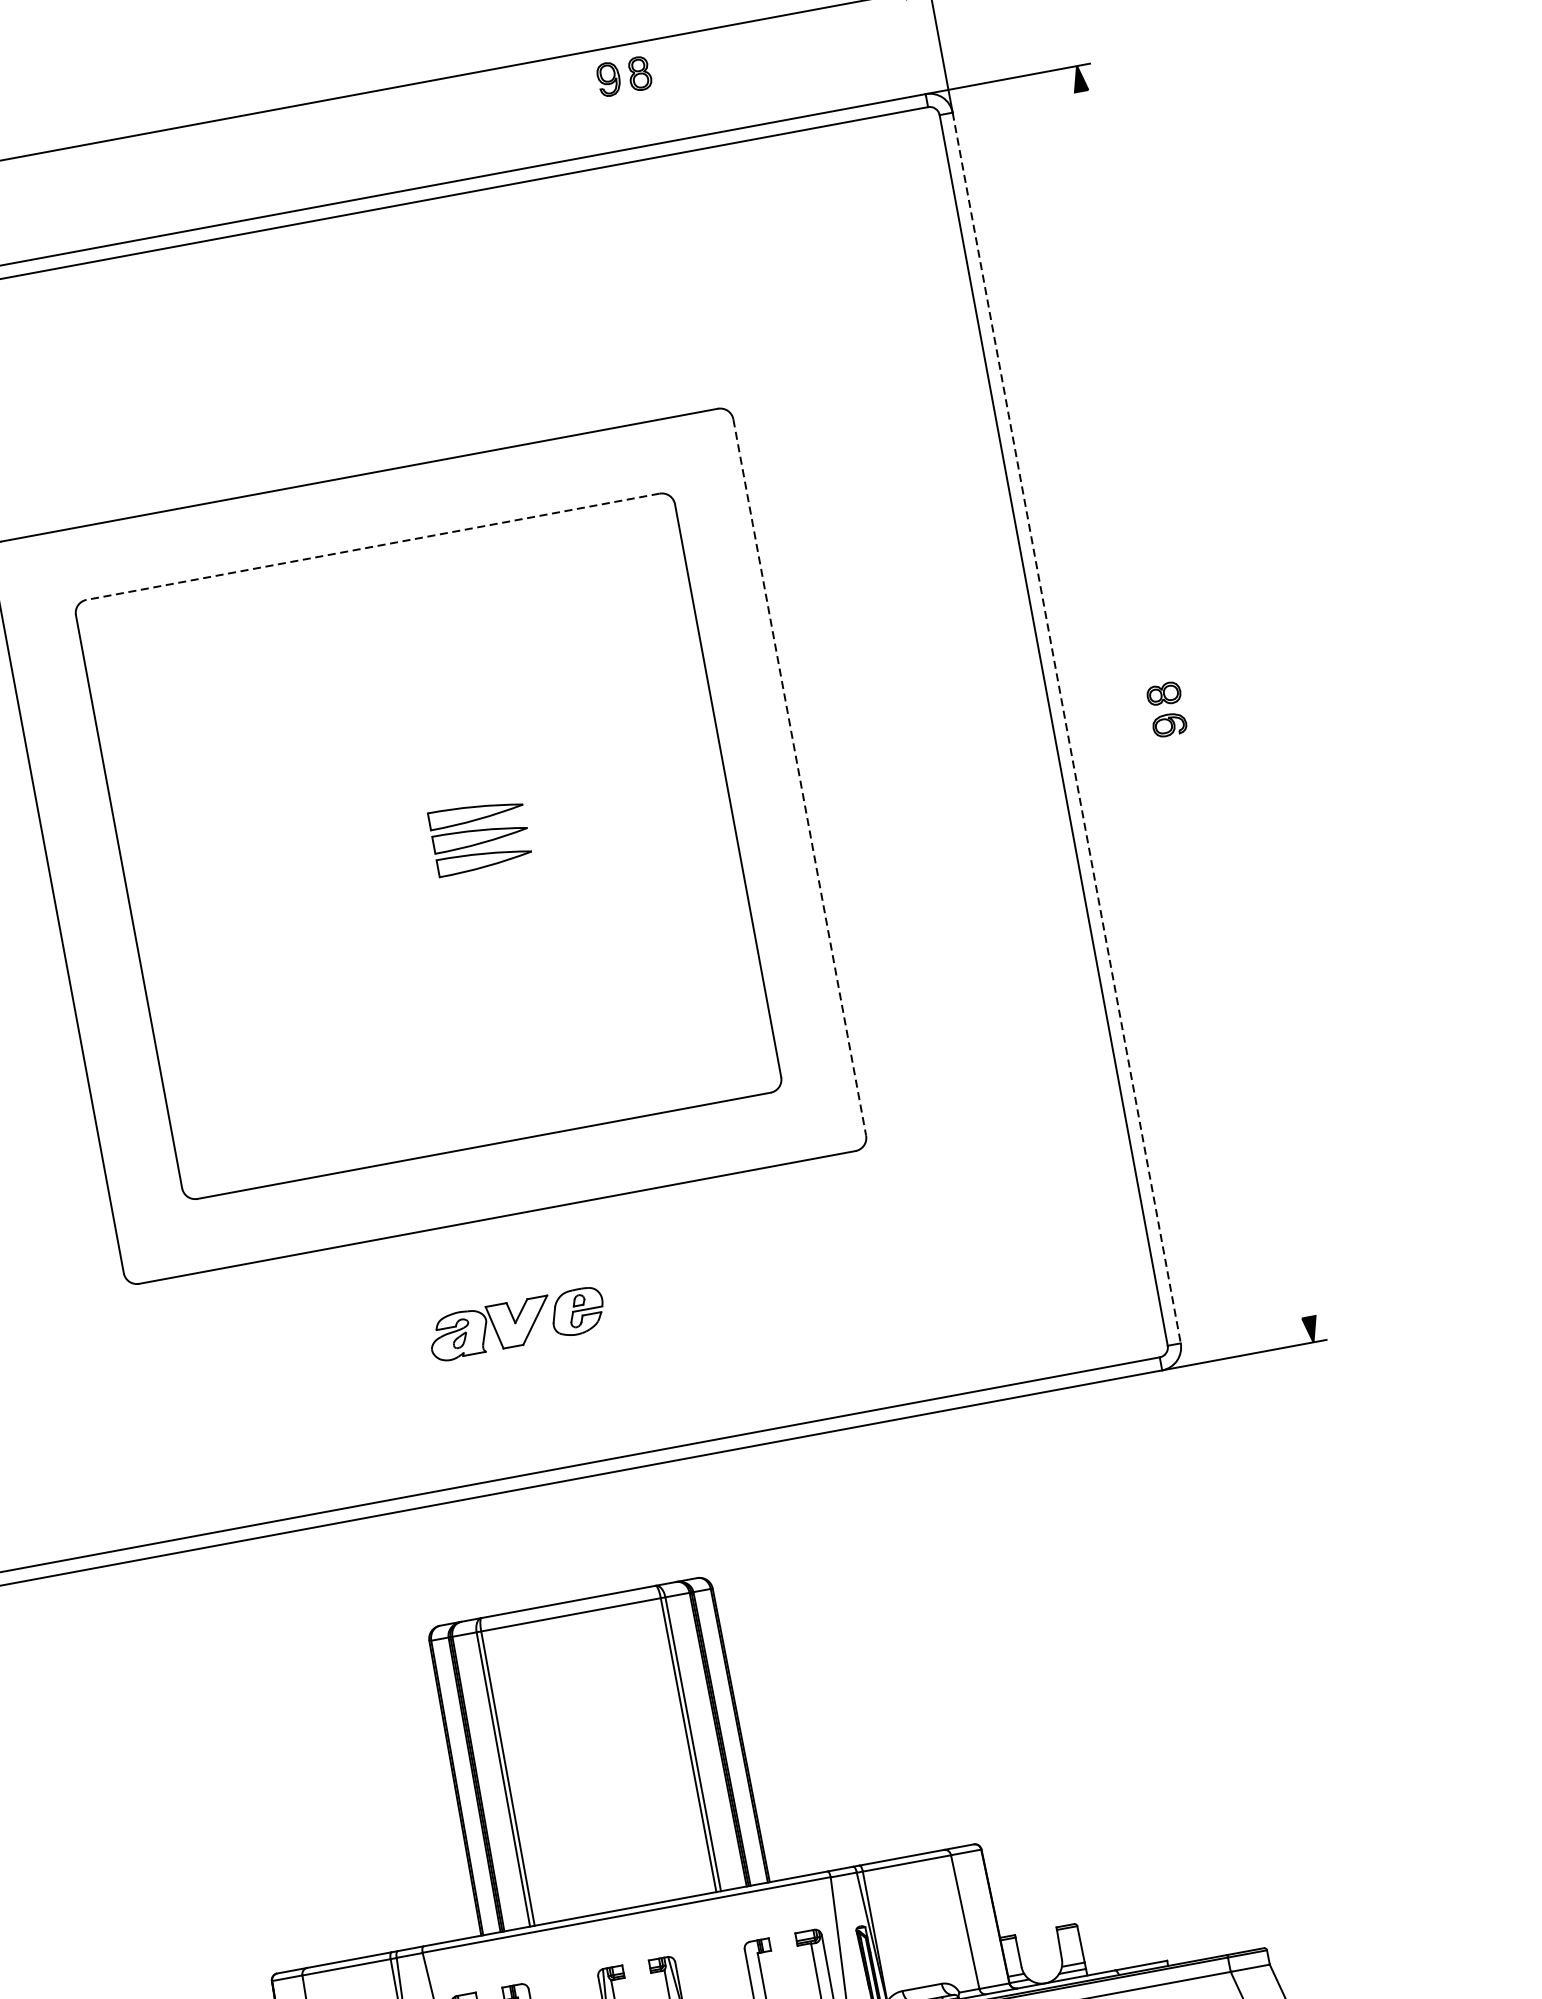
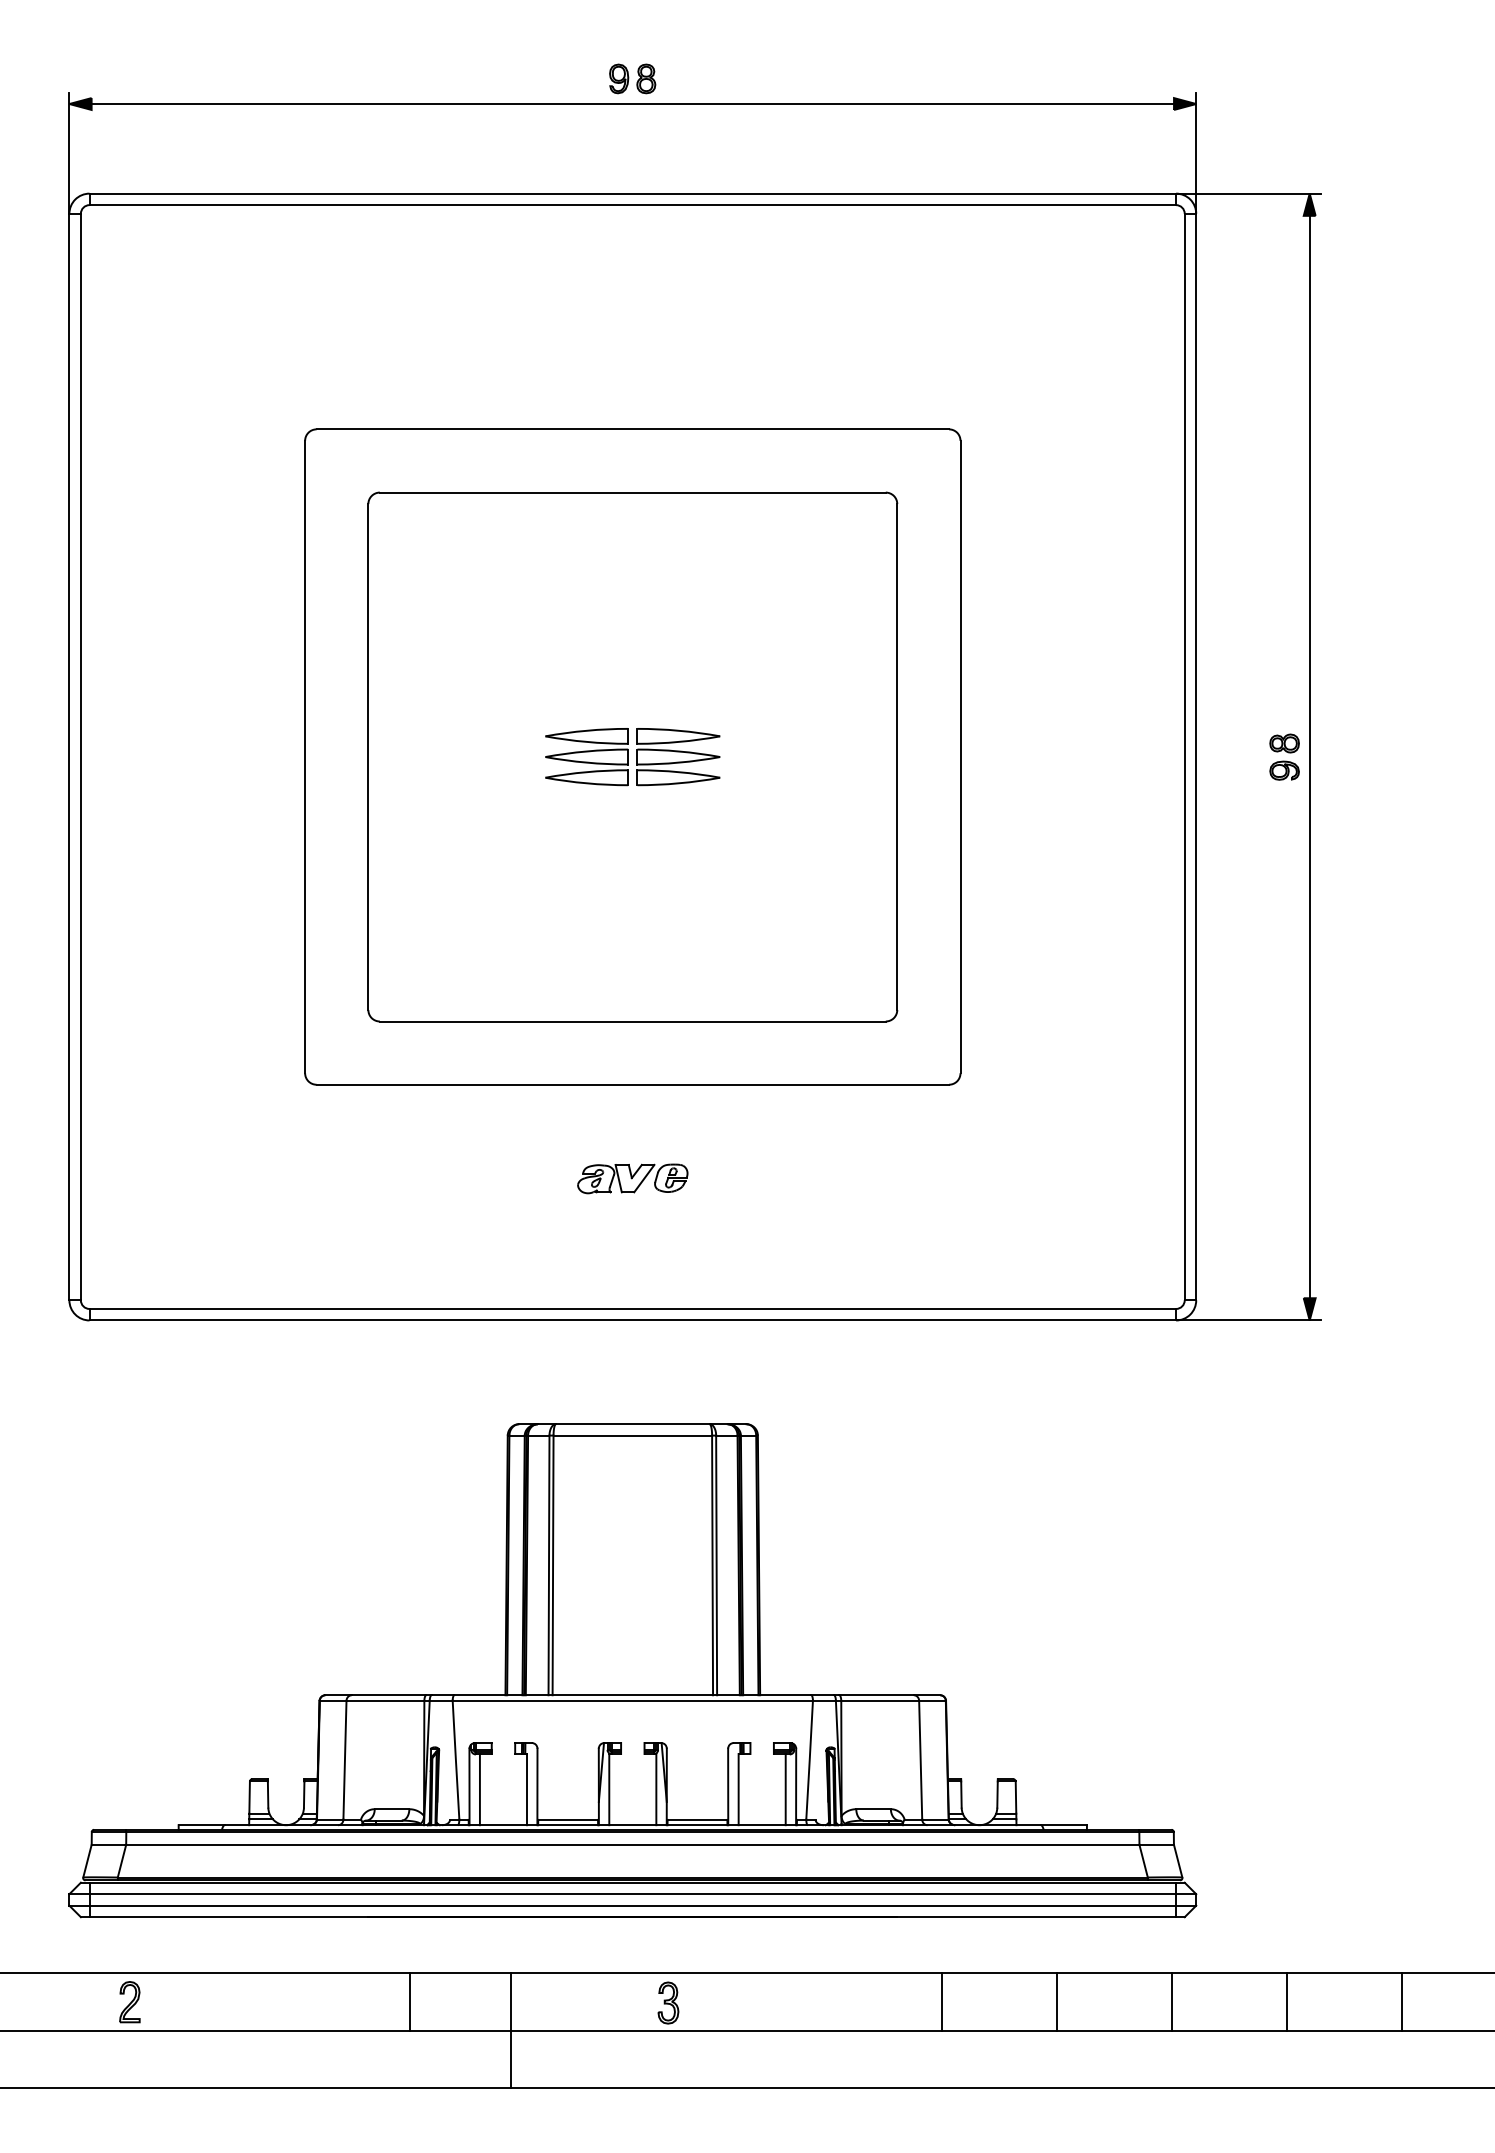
part: (624, 76) -> (632, 78), moved
line: (372, 546) -> (632, 492), dashed -> solid
line: (1194, 703) -> (1309, 756), added
line: (1067, 728) -> (1196, 757), dashed -> solid
line: (799, 778) -> (960, 757), dashed -> solid
part: (376, 856) -> (586, 757), added
part: (516, 1323) -> (632, 1178), size x0.71

